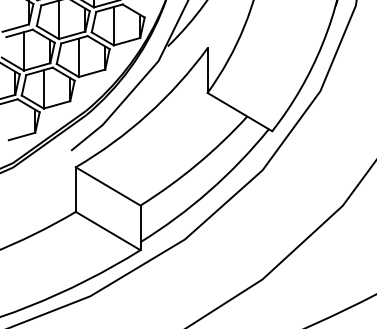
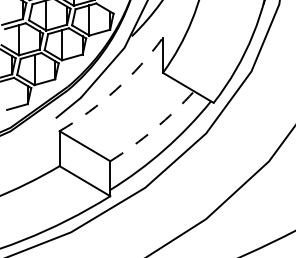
arc: (148, 114) -> (116, 89), solid -> dashed
arc: (196, 165) -> (154, 129), solid -> dashed

